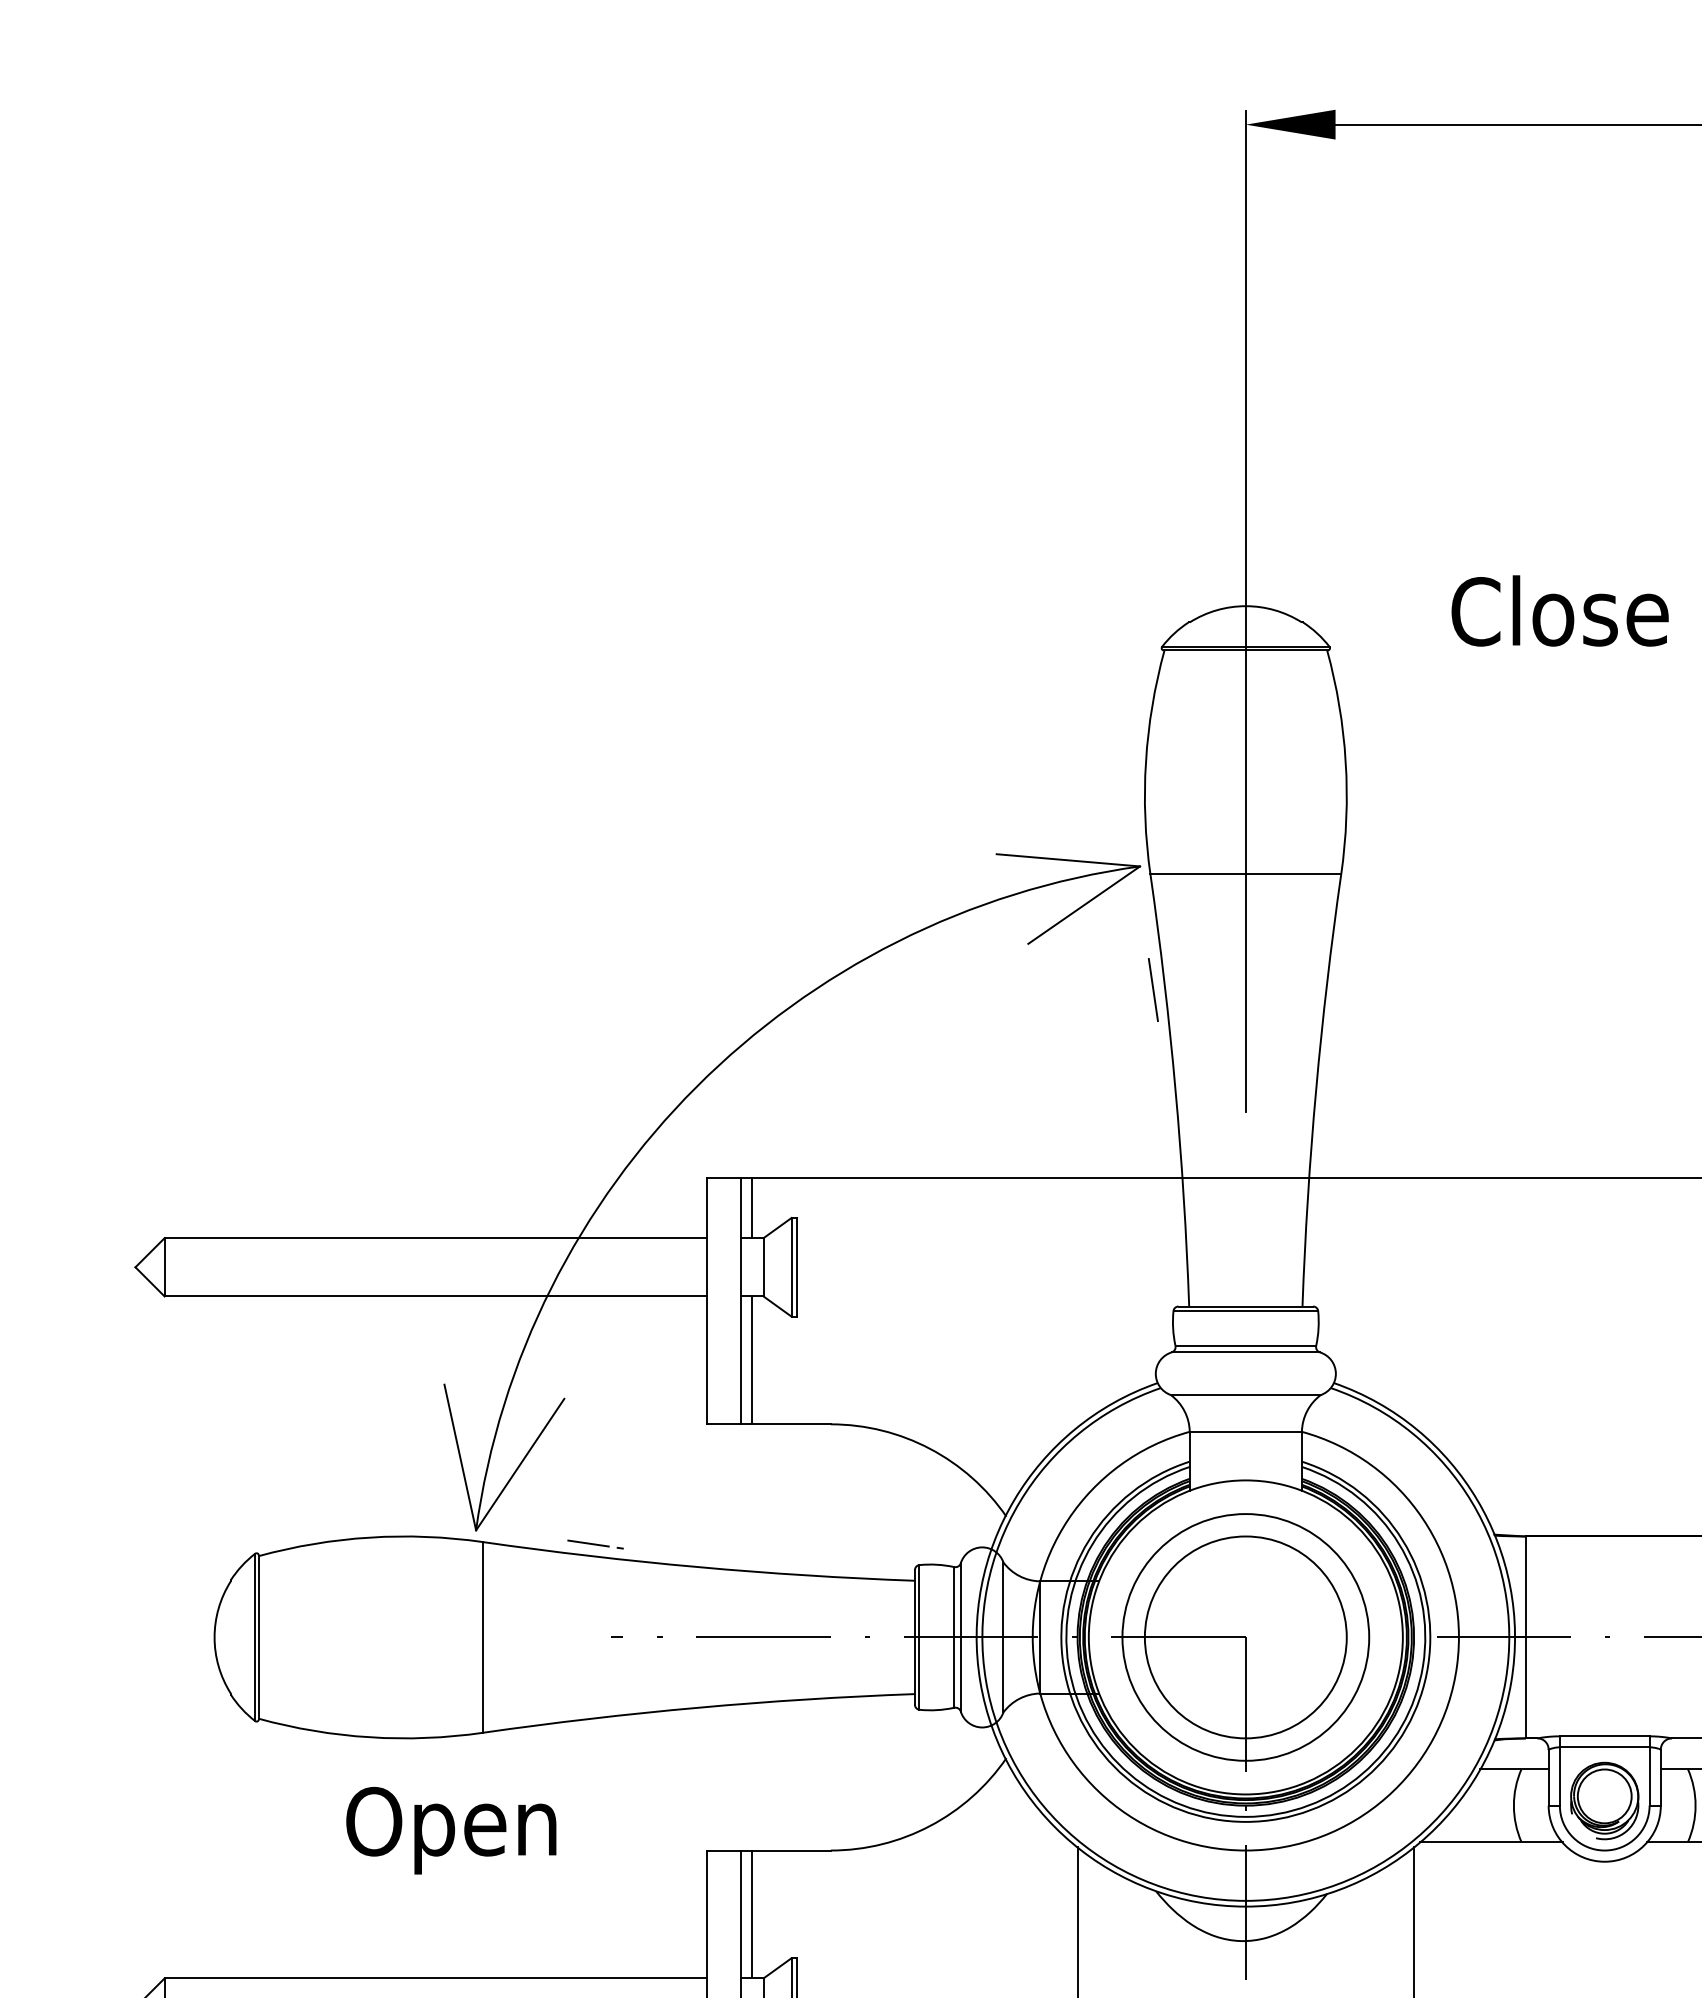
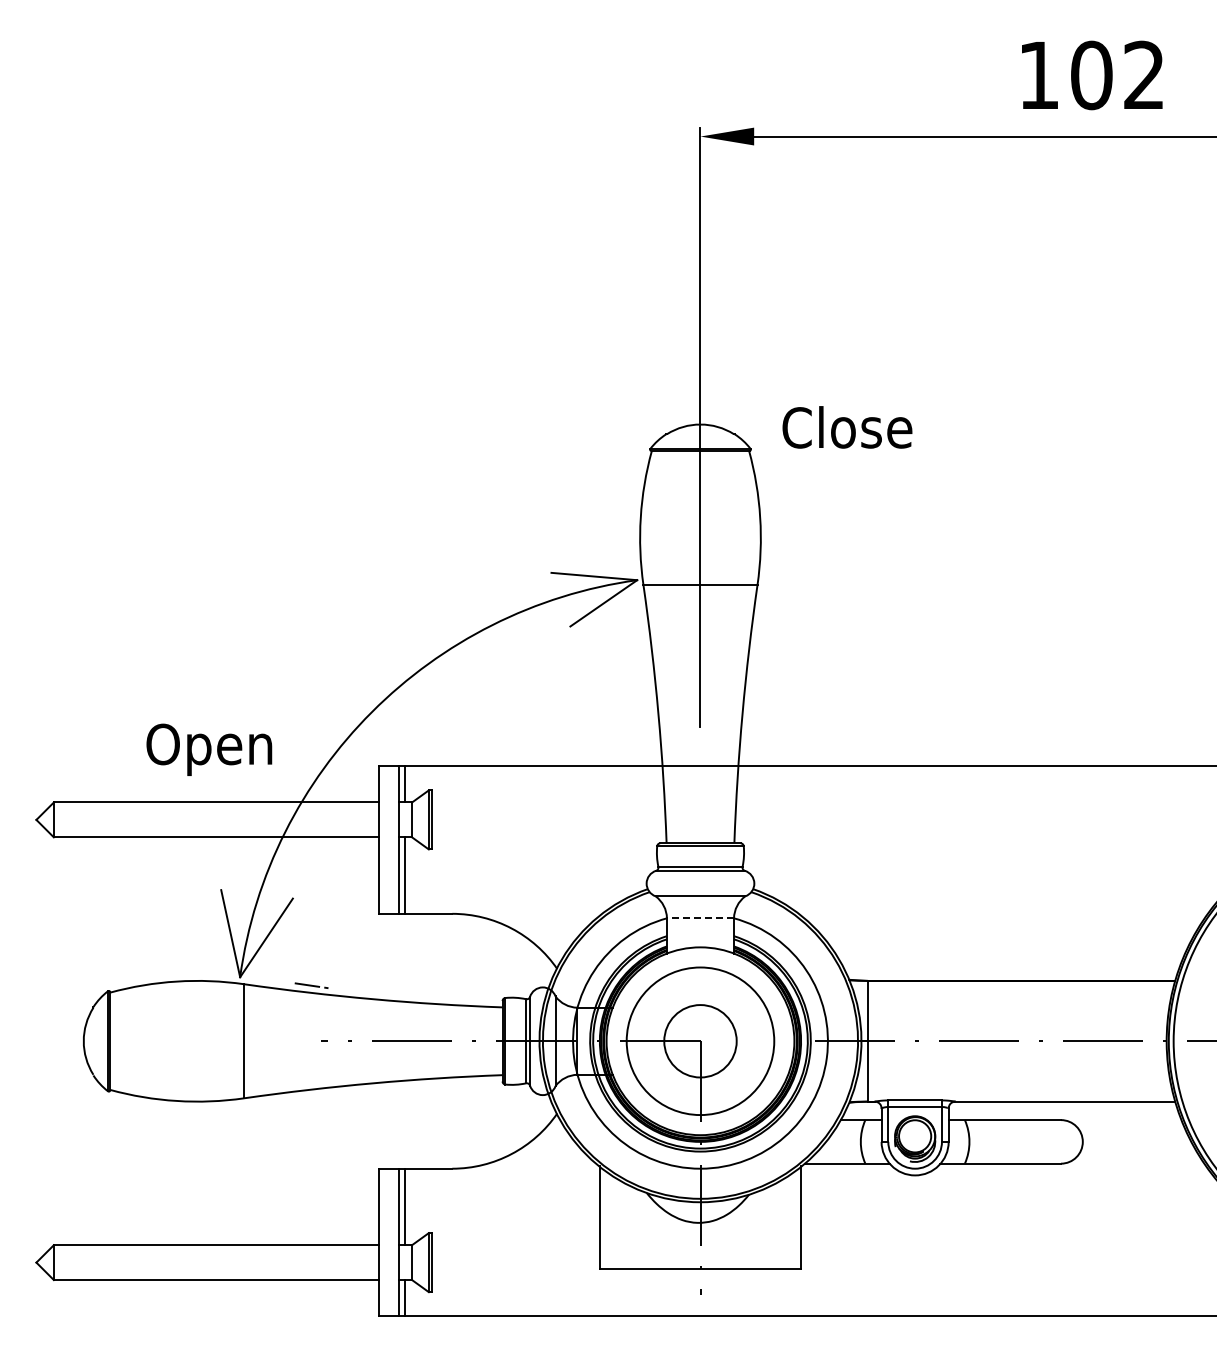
text: (1560, 611) -> (847, 427), moved
line: (1152, 989) -> (644, 653), removed
line: (1245, 1432) -> (700, 918), solid -> dashed
circle: (1245, 1636) -> (700, 1040), size x0.6
text: (451, 1830) -> (209, 749), moved

